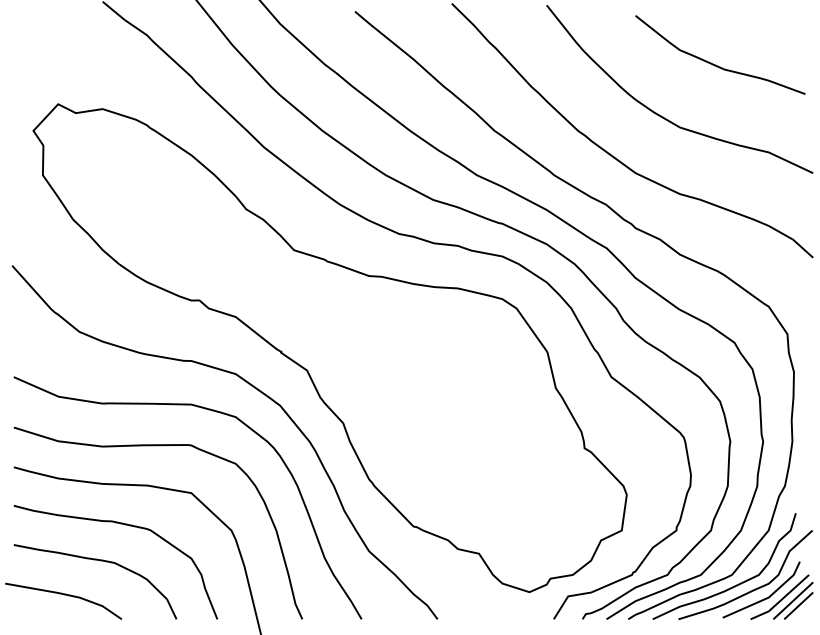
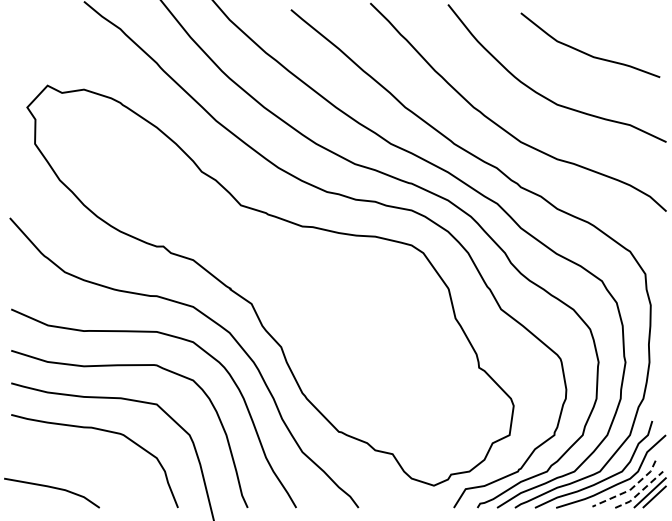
curve: (98, 561) -> (80, 460), removed
line: (769, 598) -> (630, 490), solid -> dashed
line: (781, 600) -> (640, 492), solid -> dashed

